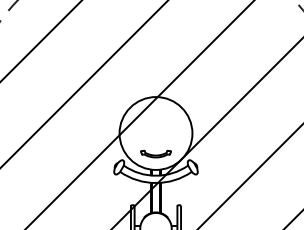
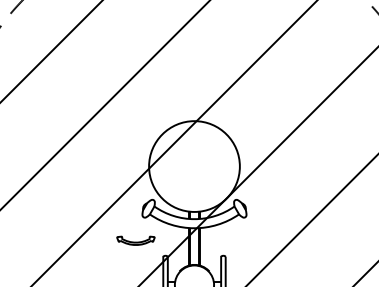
part: (155, 153) -> (135, 240), moved

